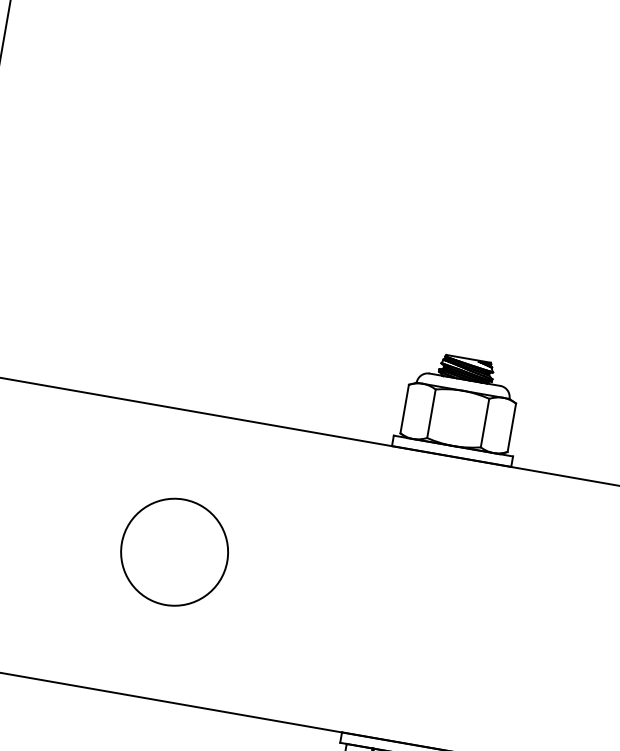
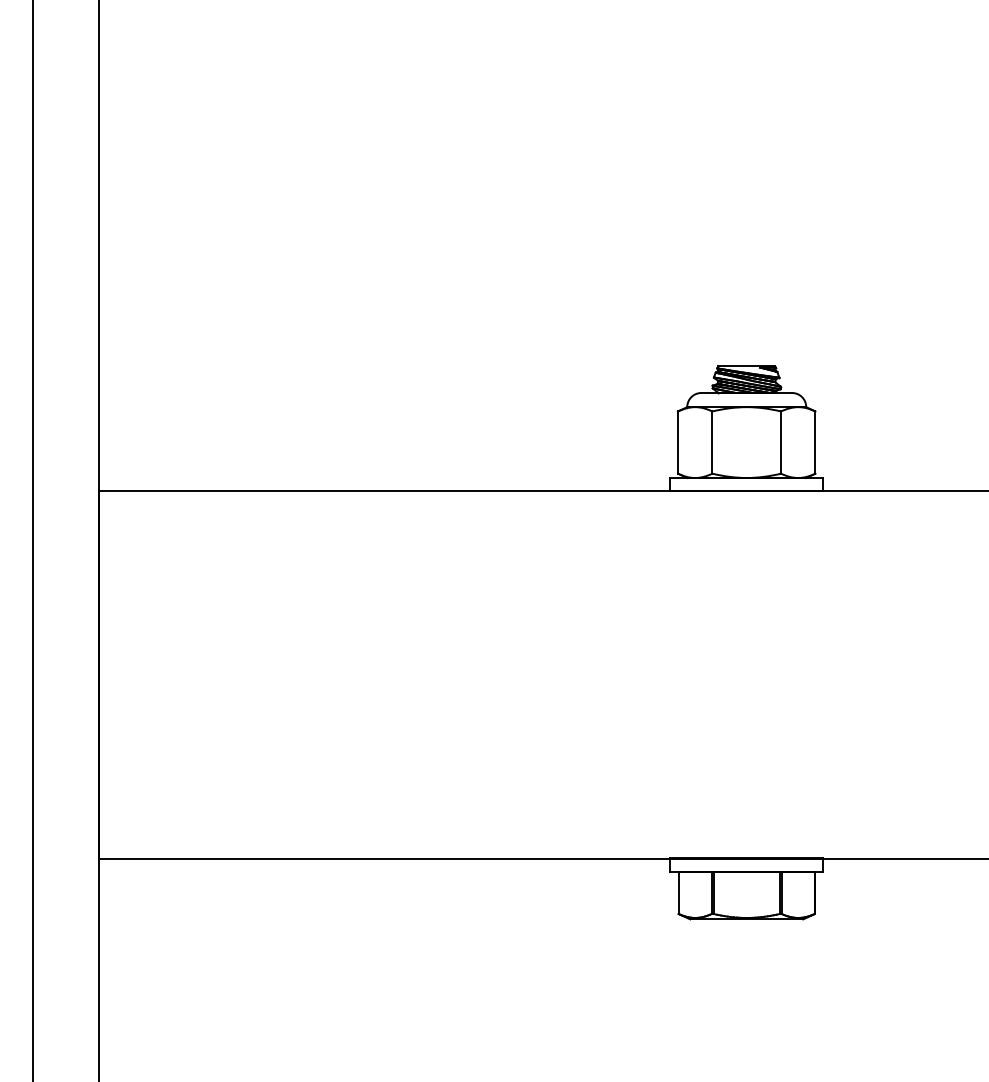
circle: (174, 552) -> (422, 670), removed

